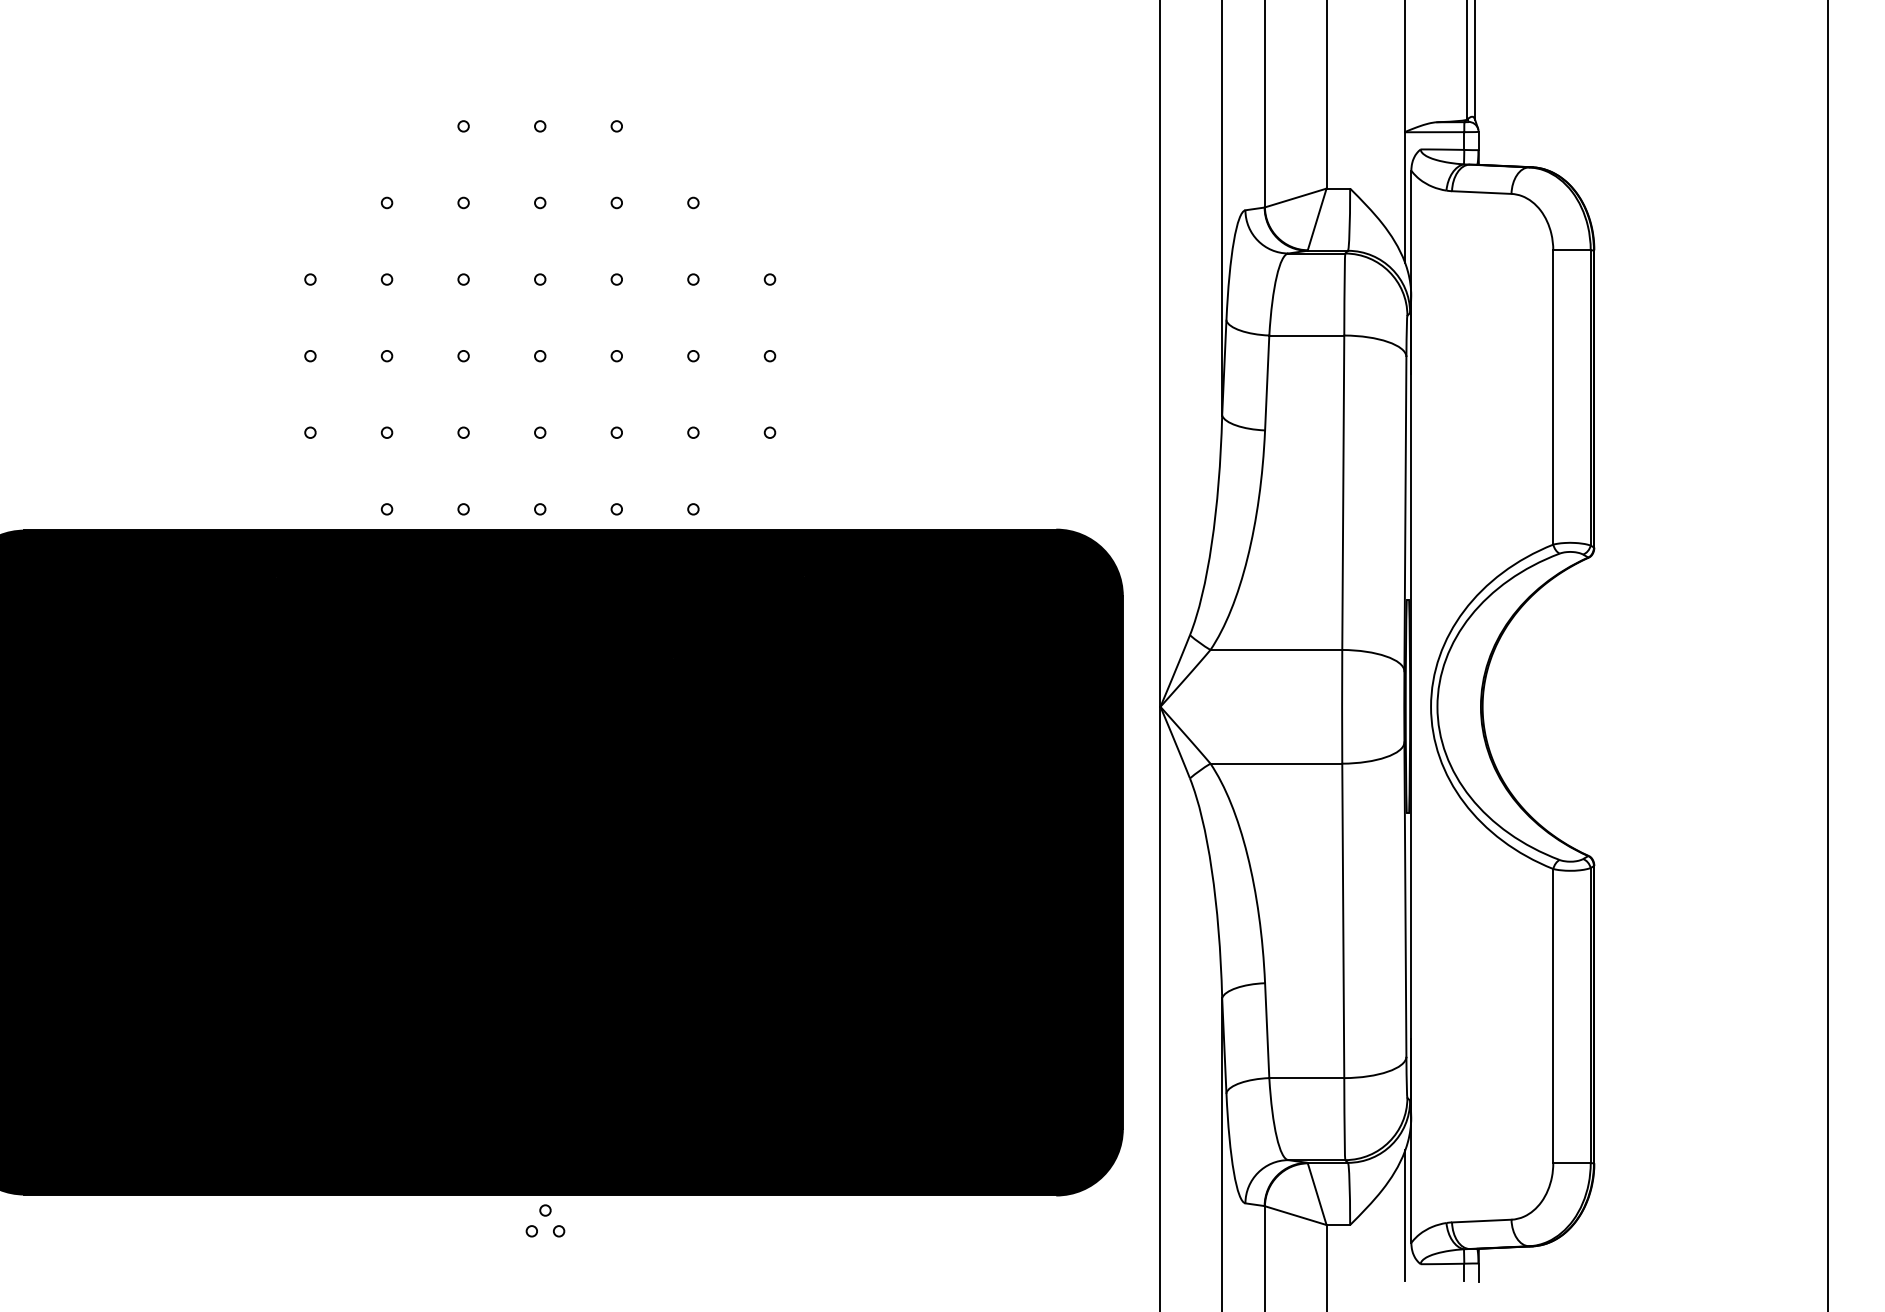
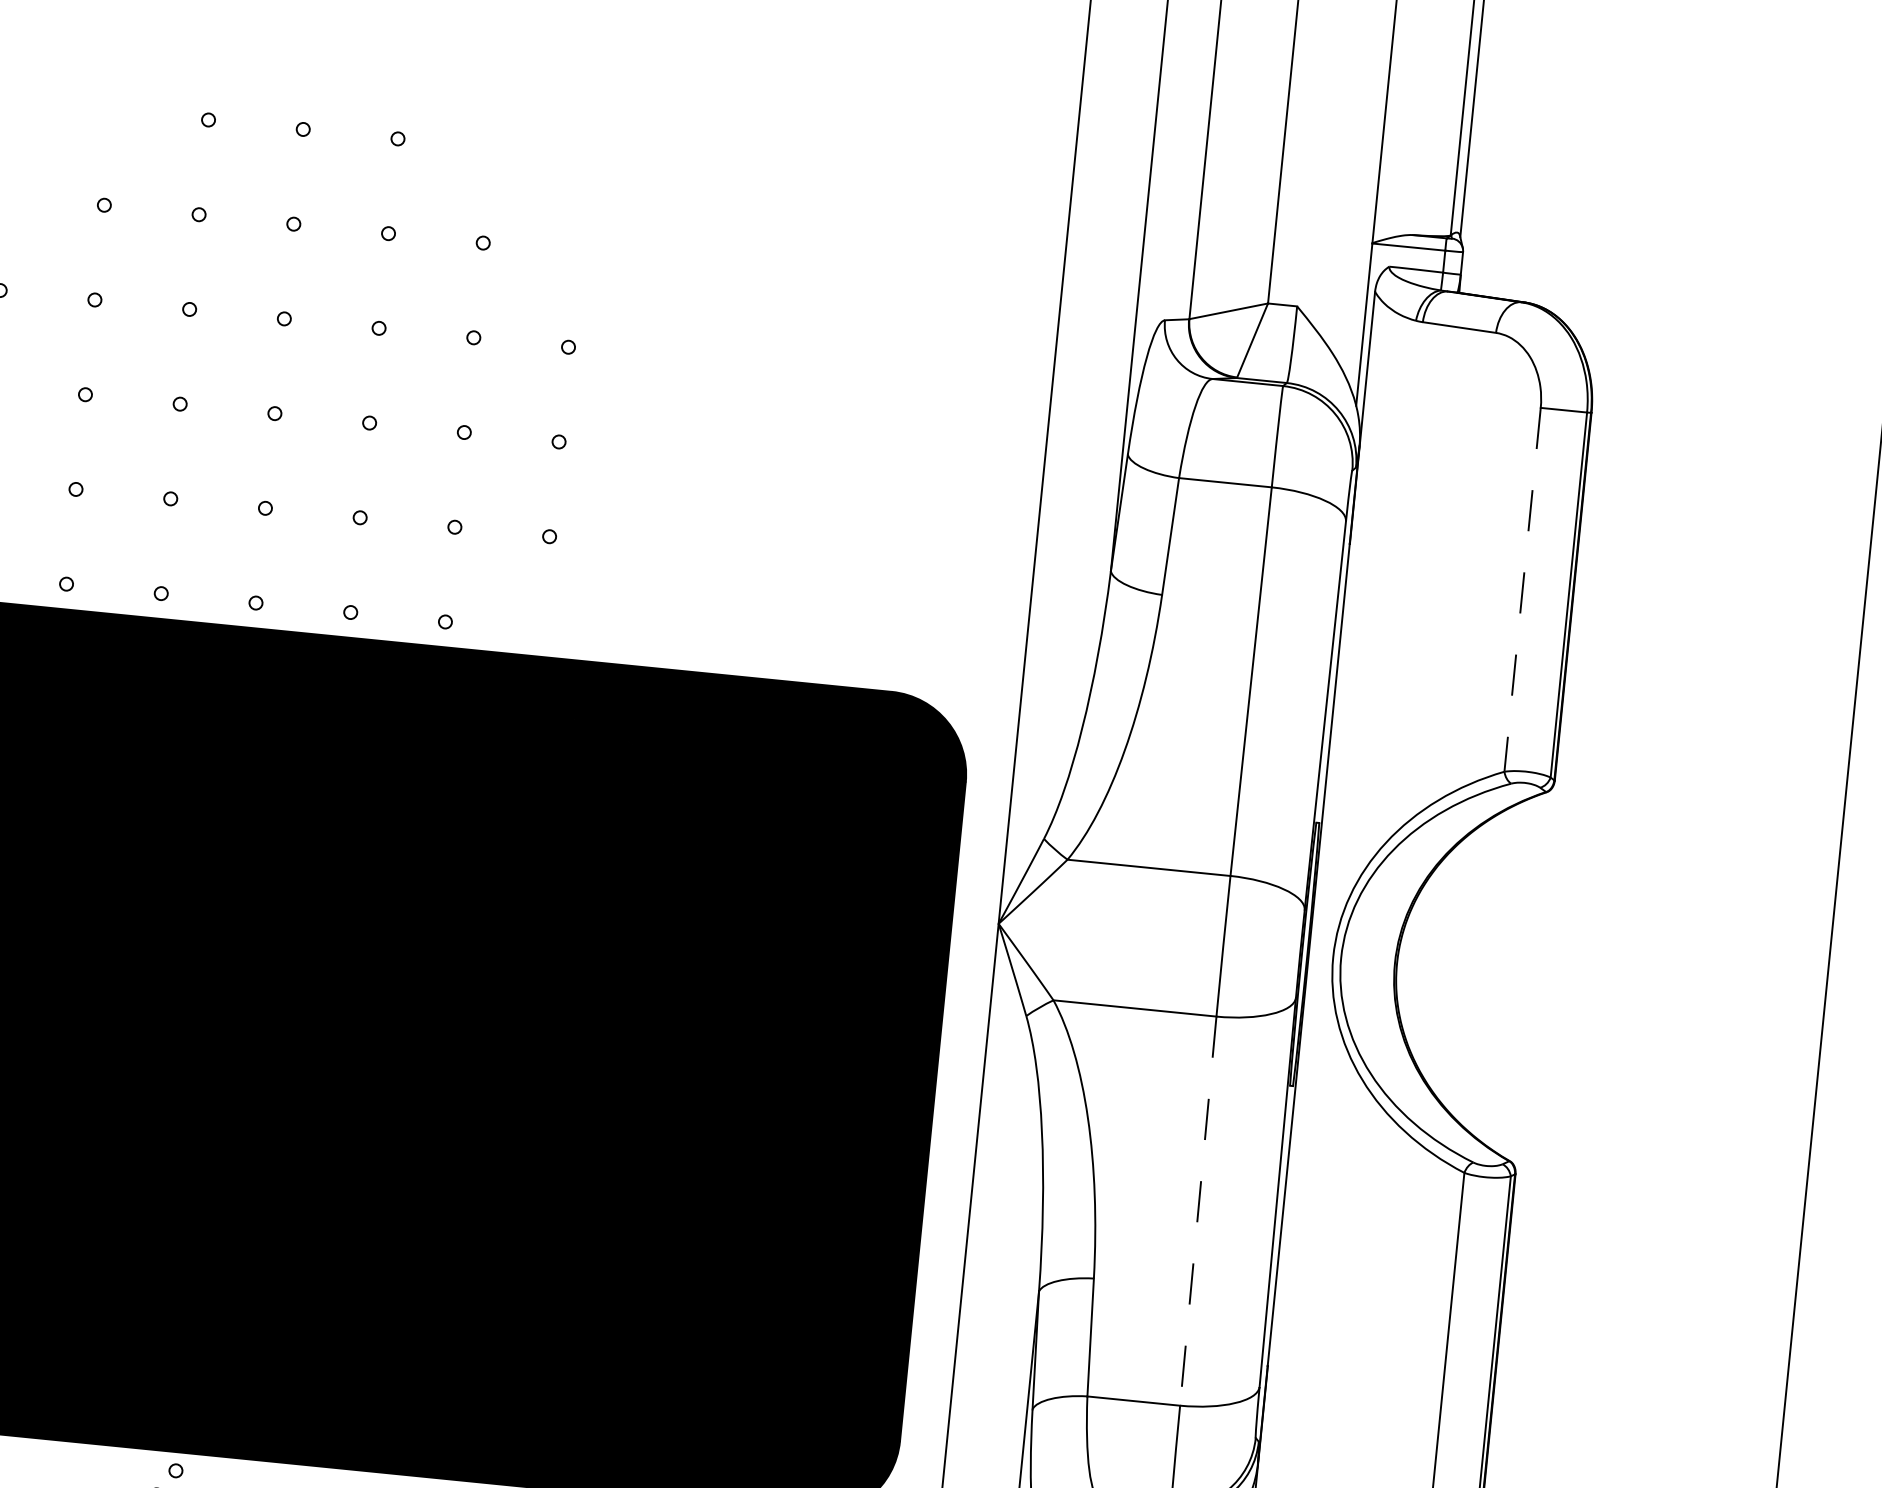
line: (1553, 398) -> (1522, 591), solid -> dashed
line: (1343, 921) -> (1198, 1211), solid -> dashed

